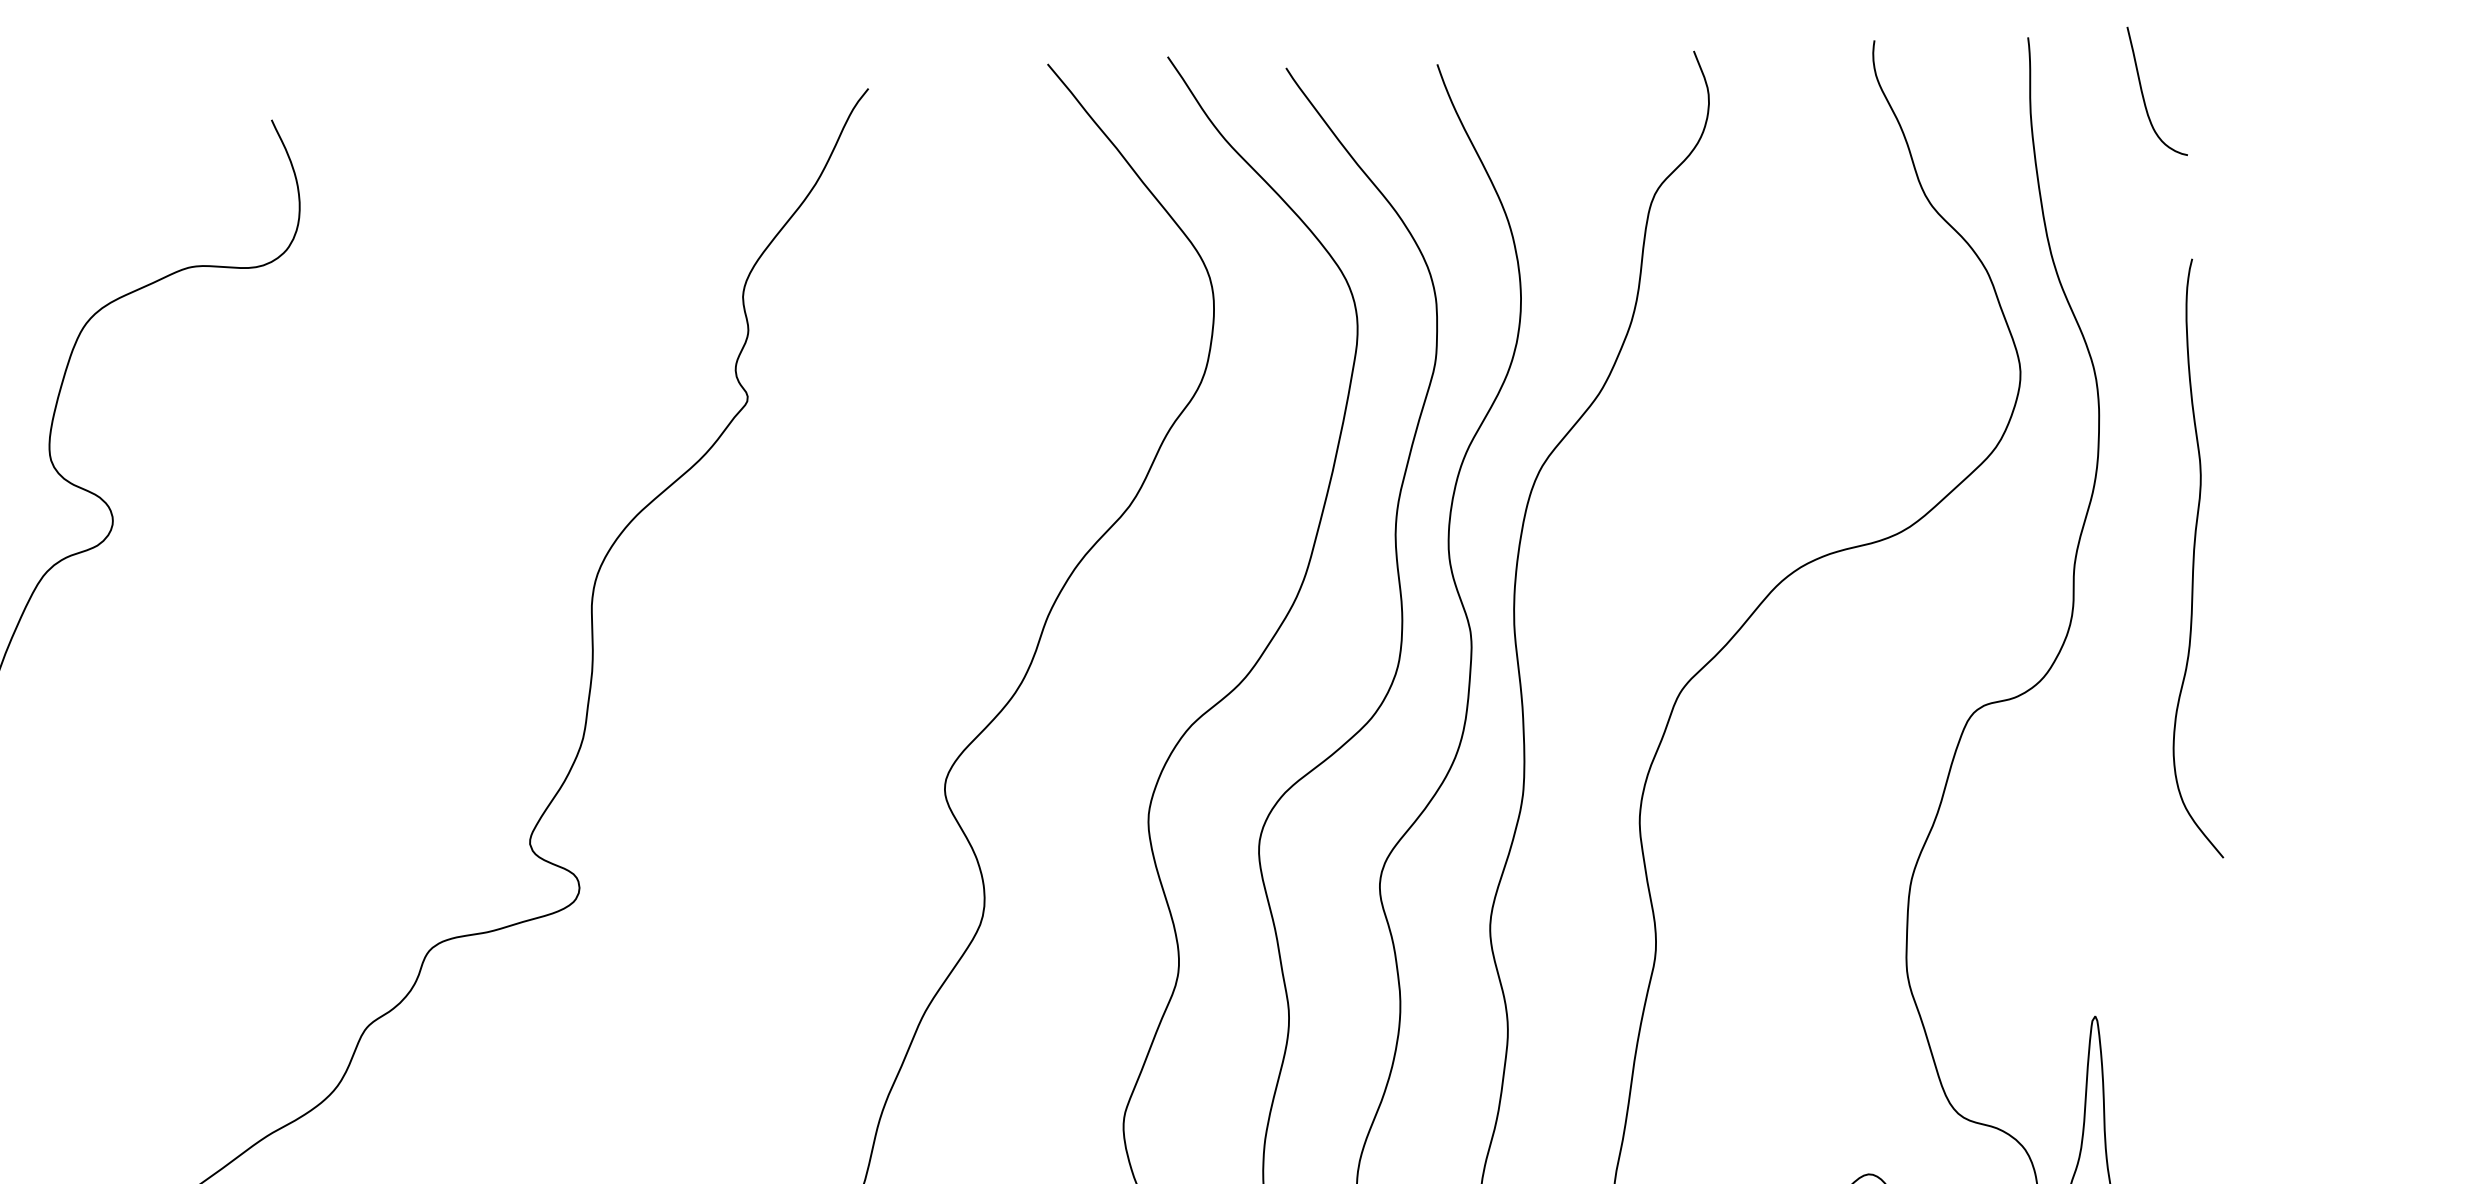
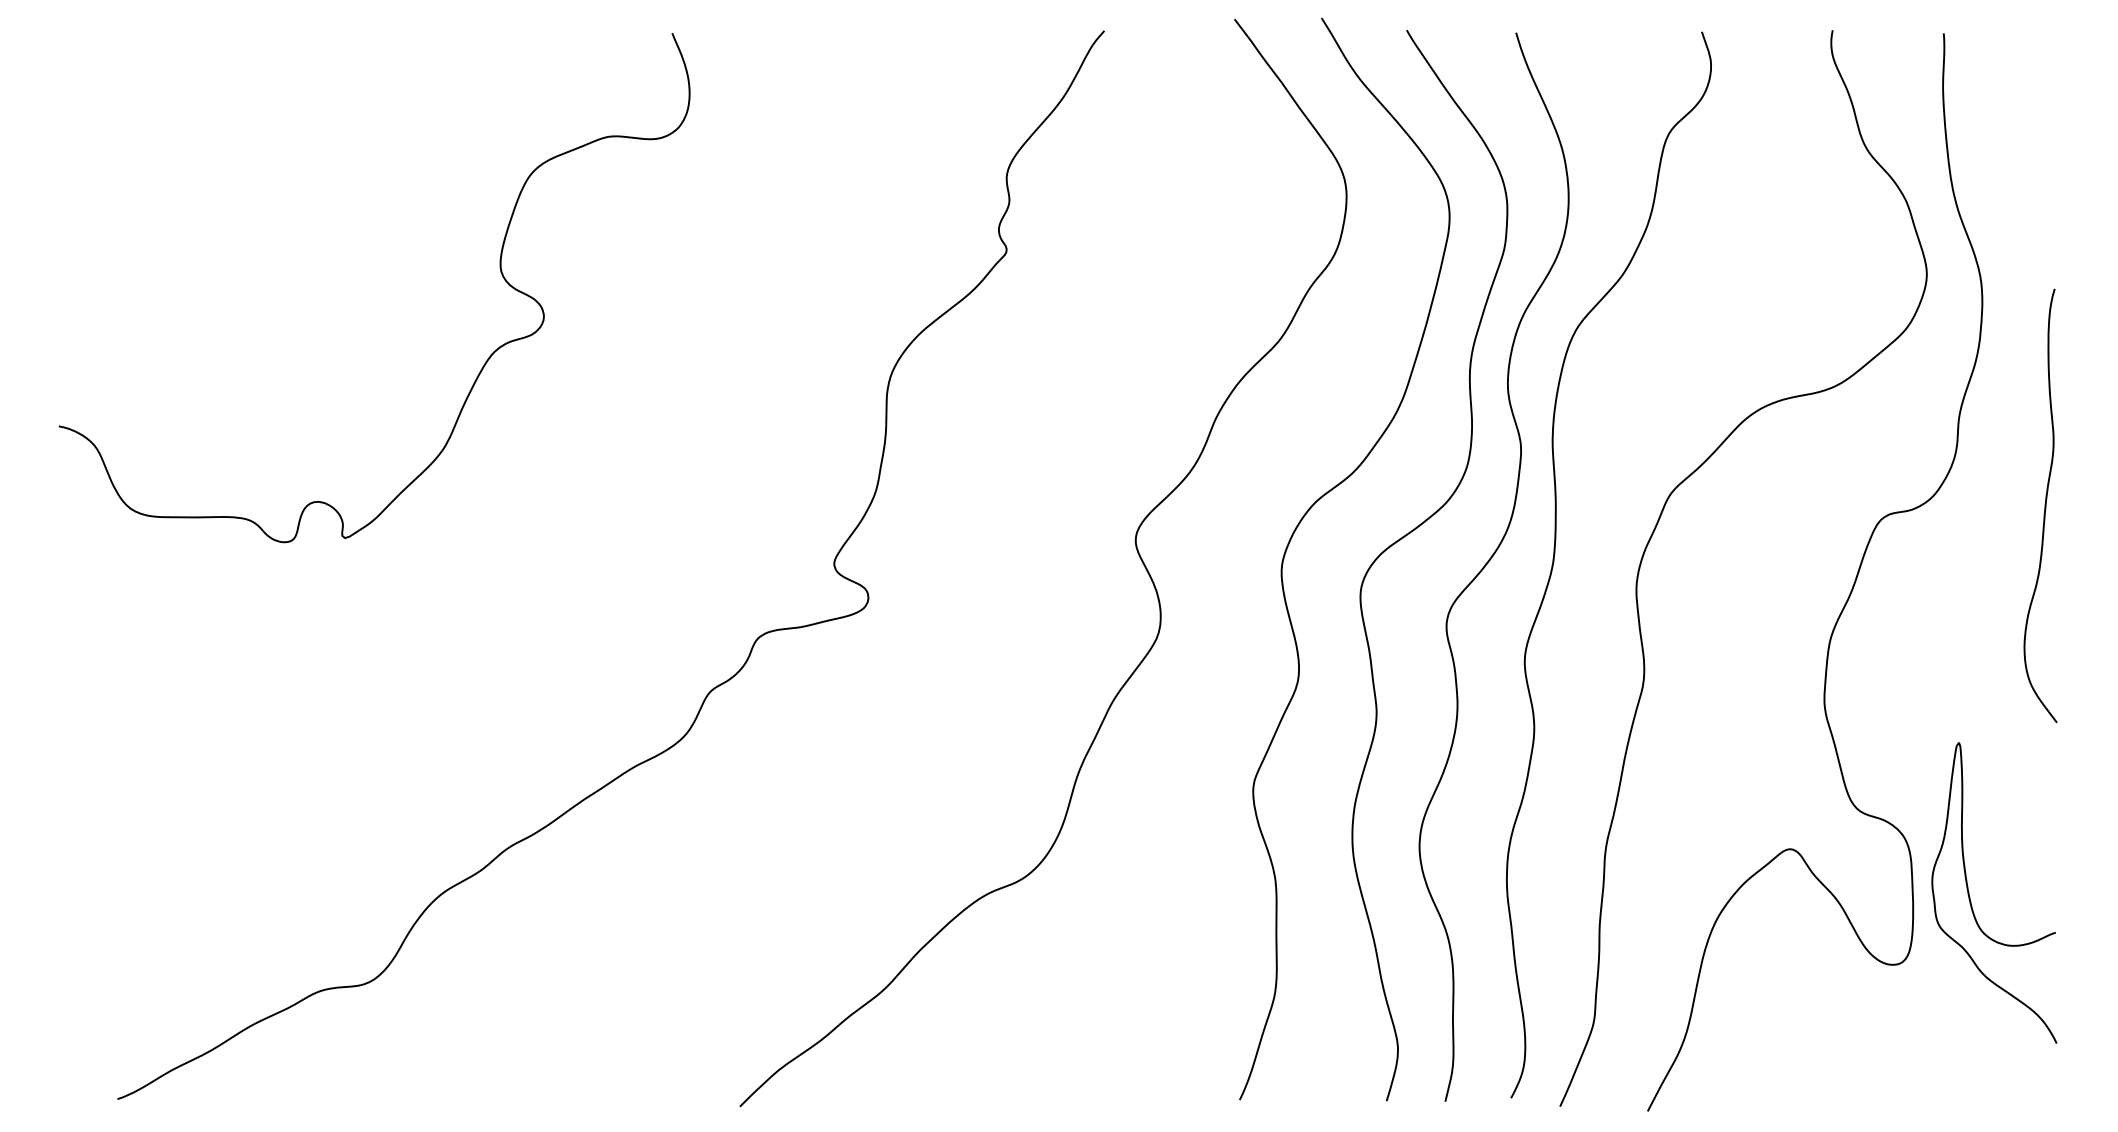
curve: (2143, 93) -> (2025, 77), removed
curve: (2192, 558) -> (2044, 505), moved

